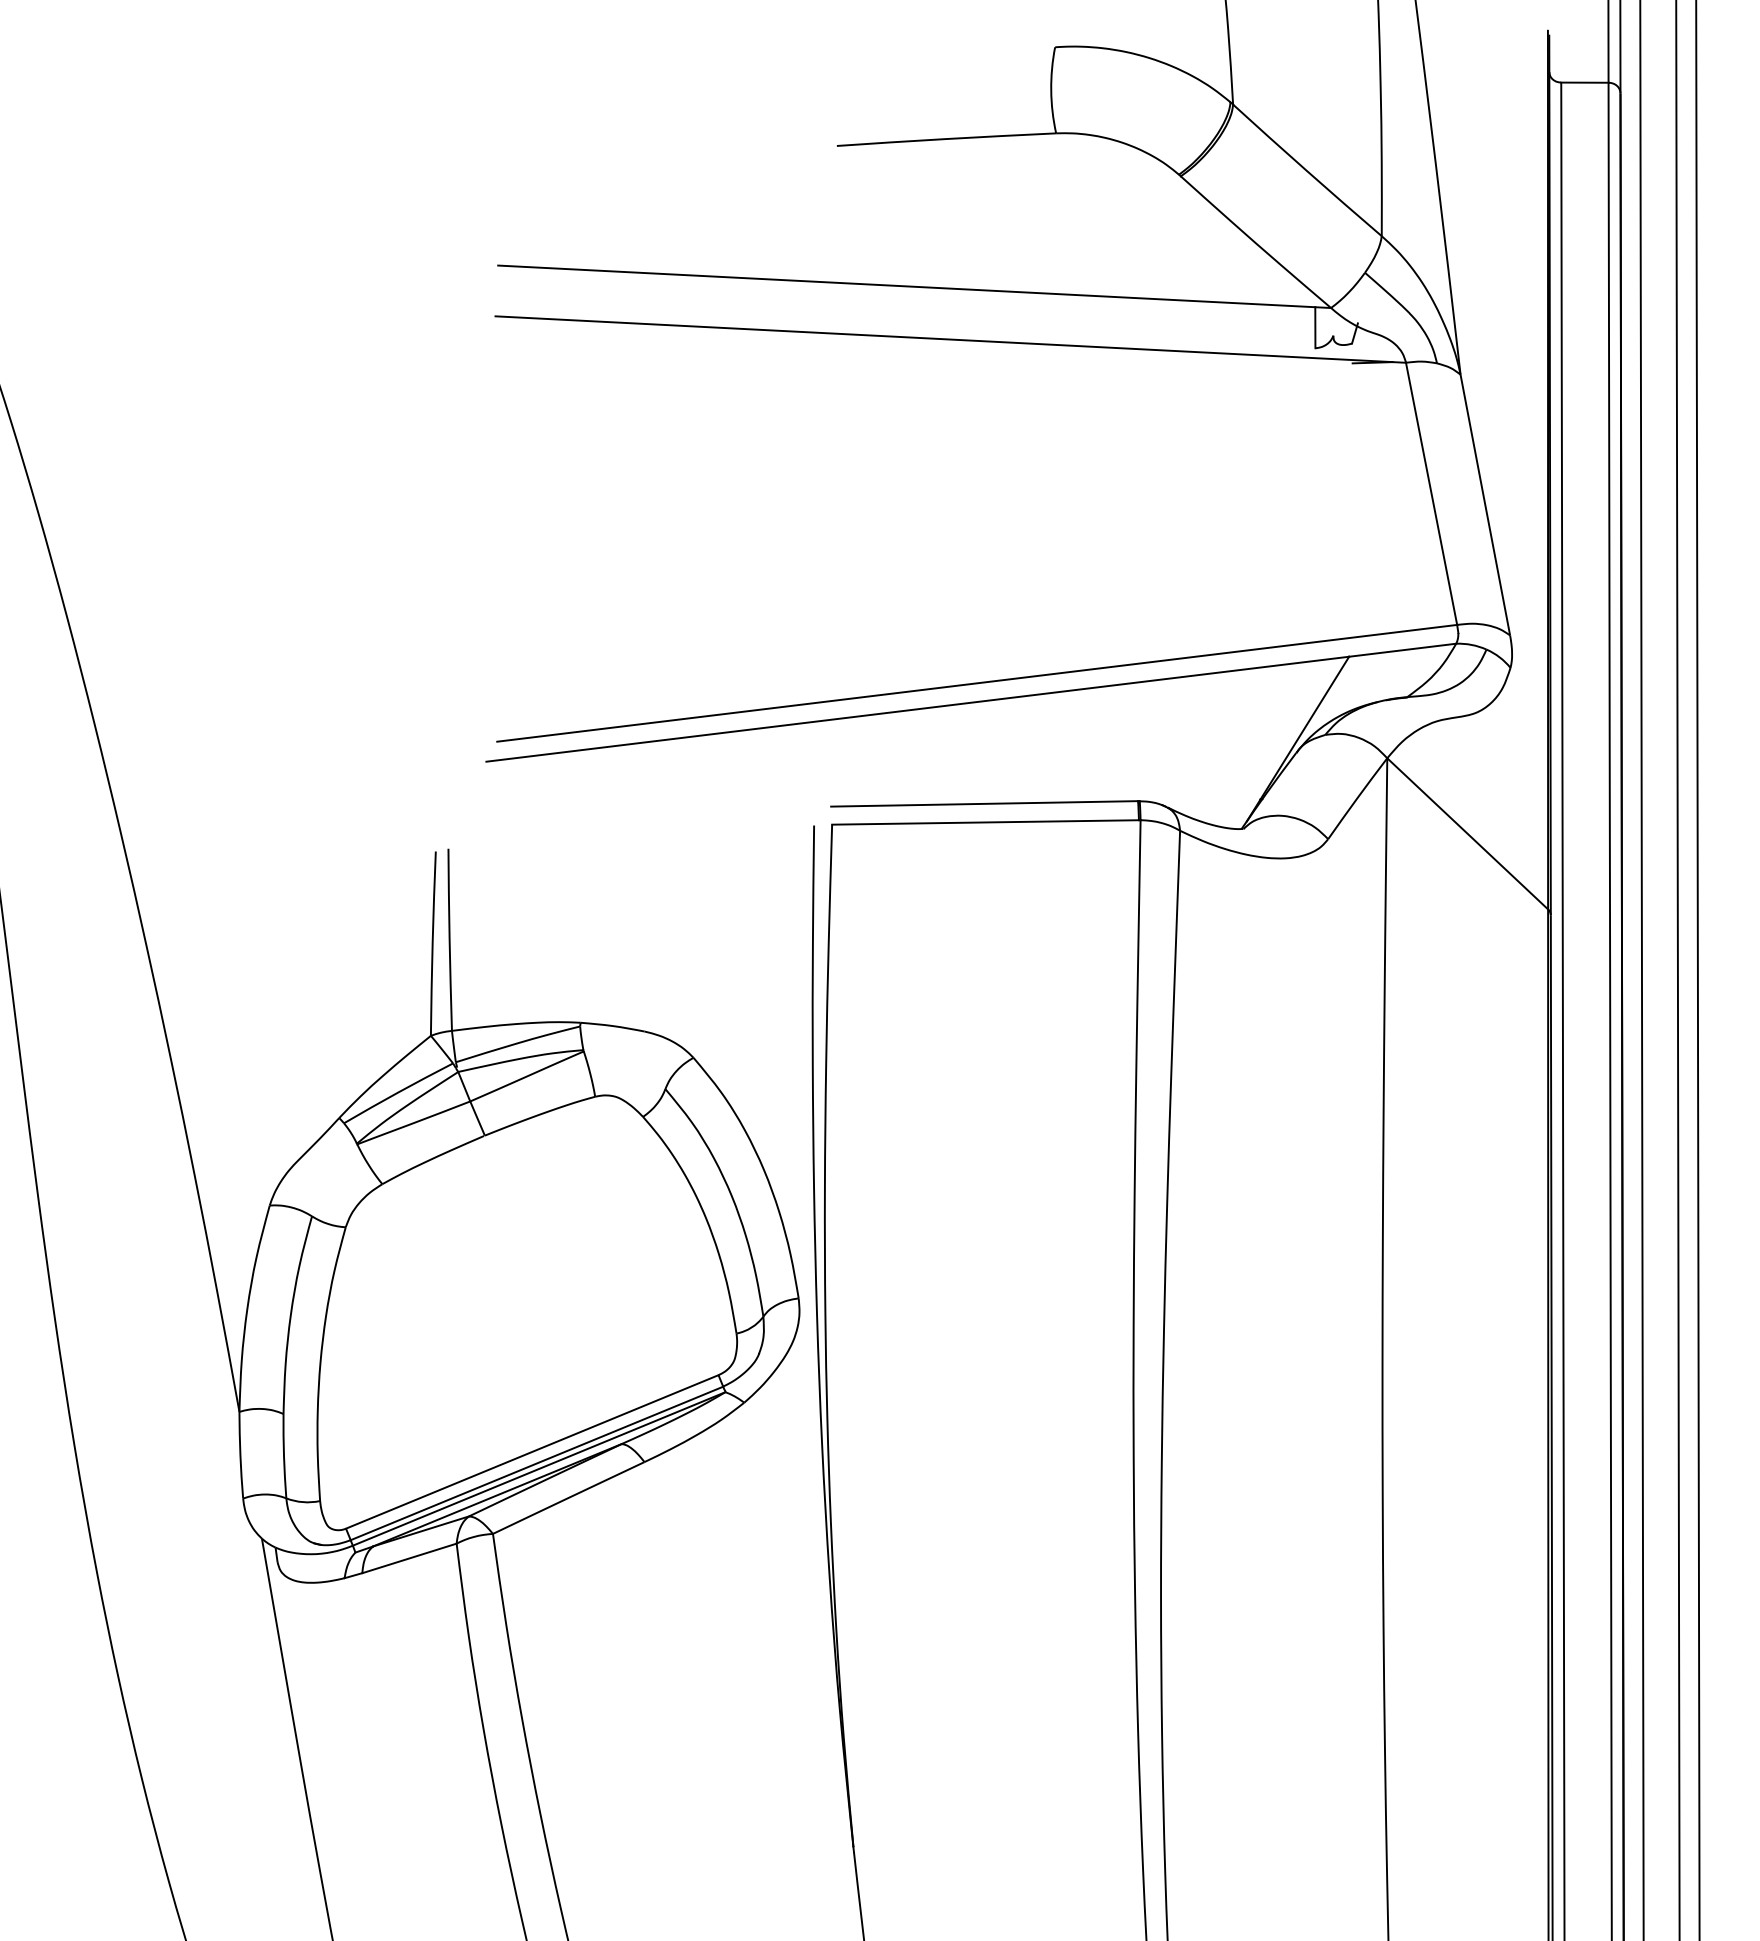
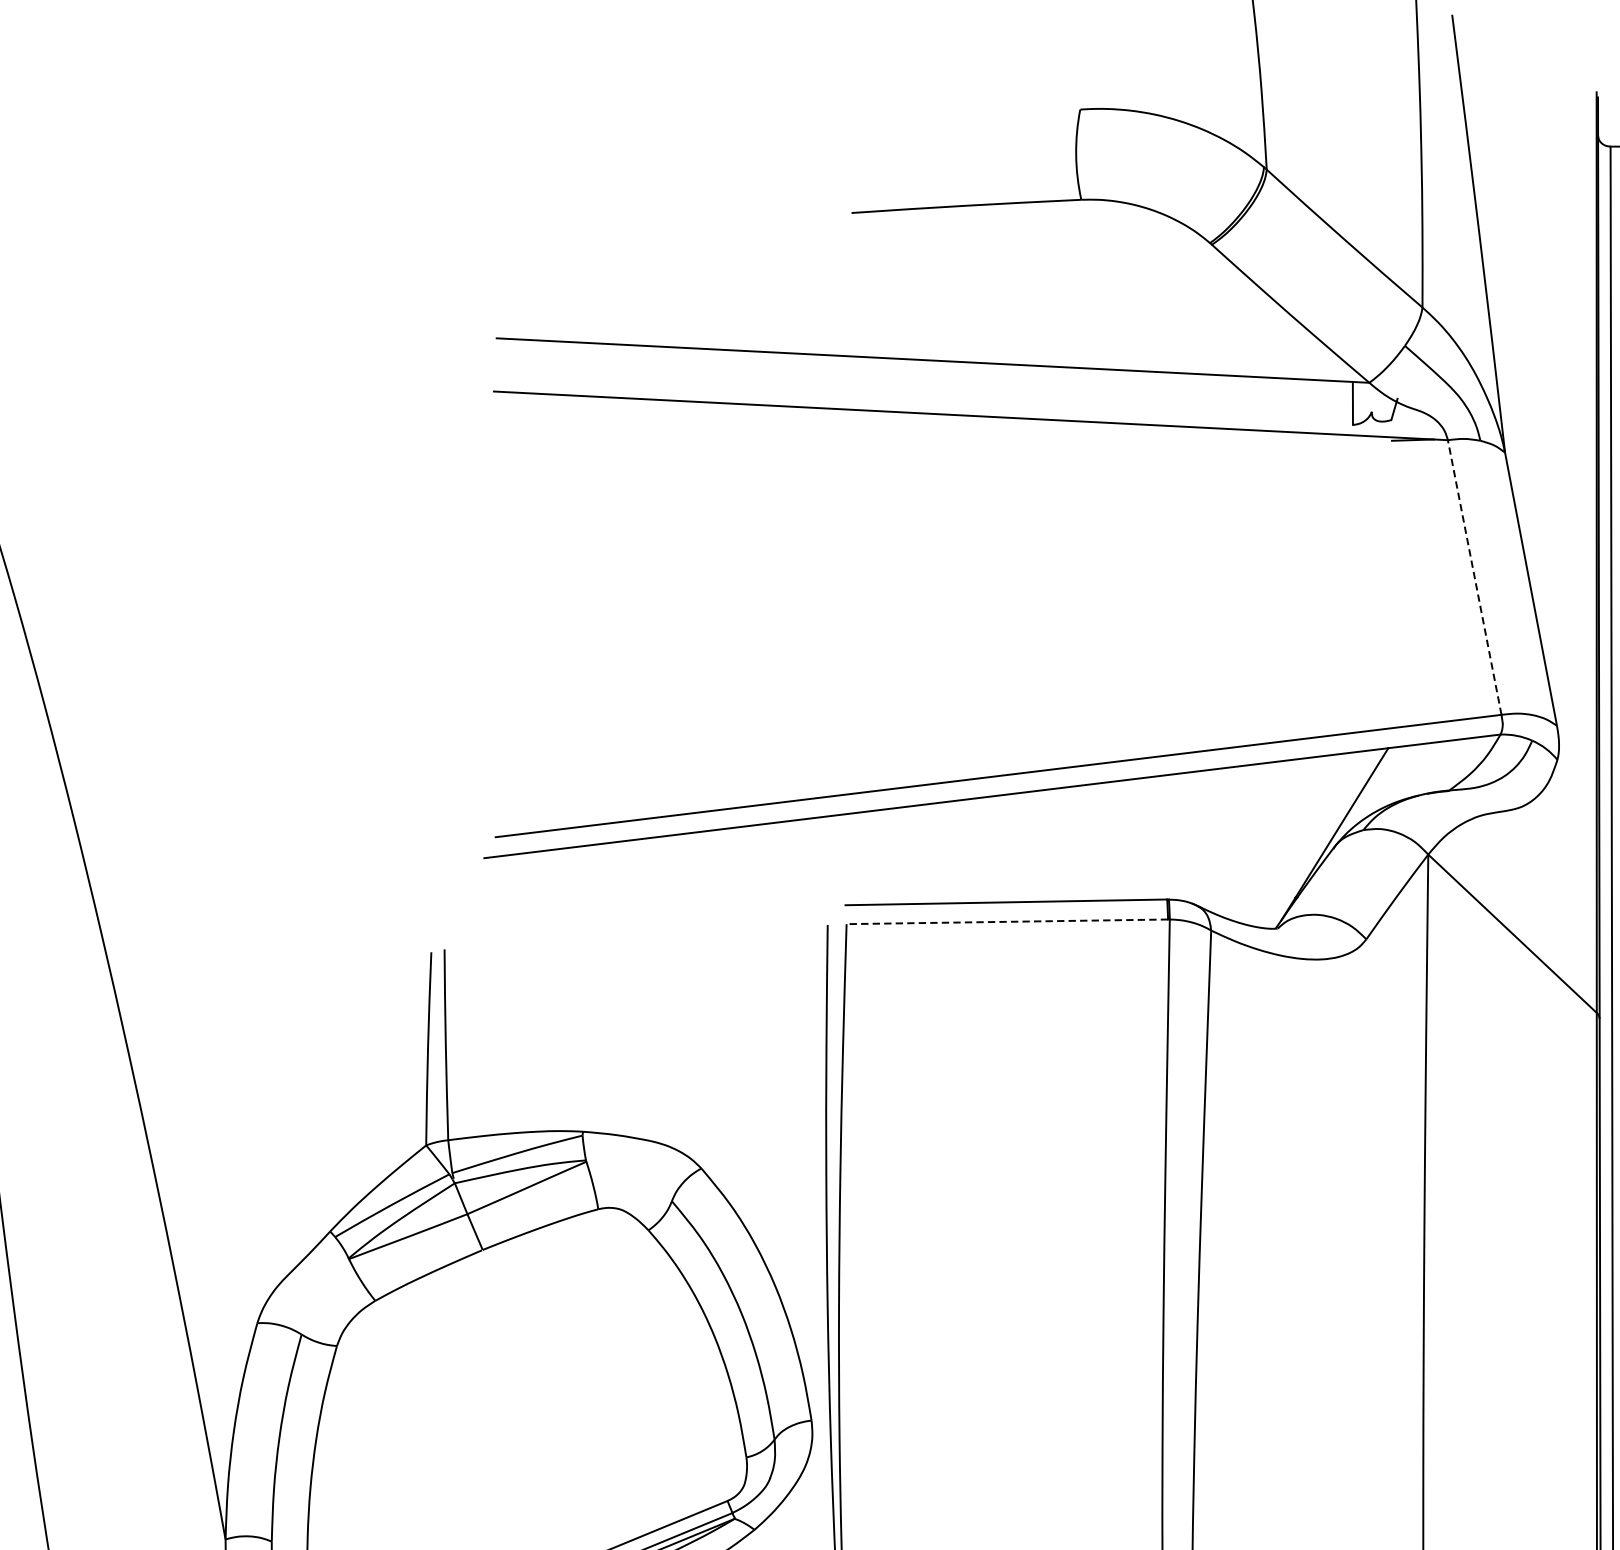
line: (1431, 493) -> (1474, 577), solid -> dashed
line: (985, 822) -> (1007, 921), solid -> dashed

